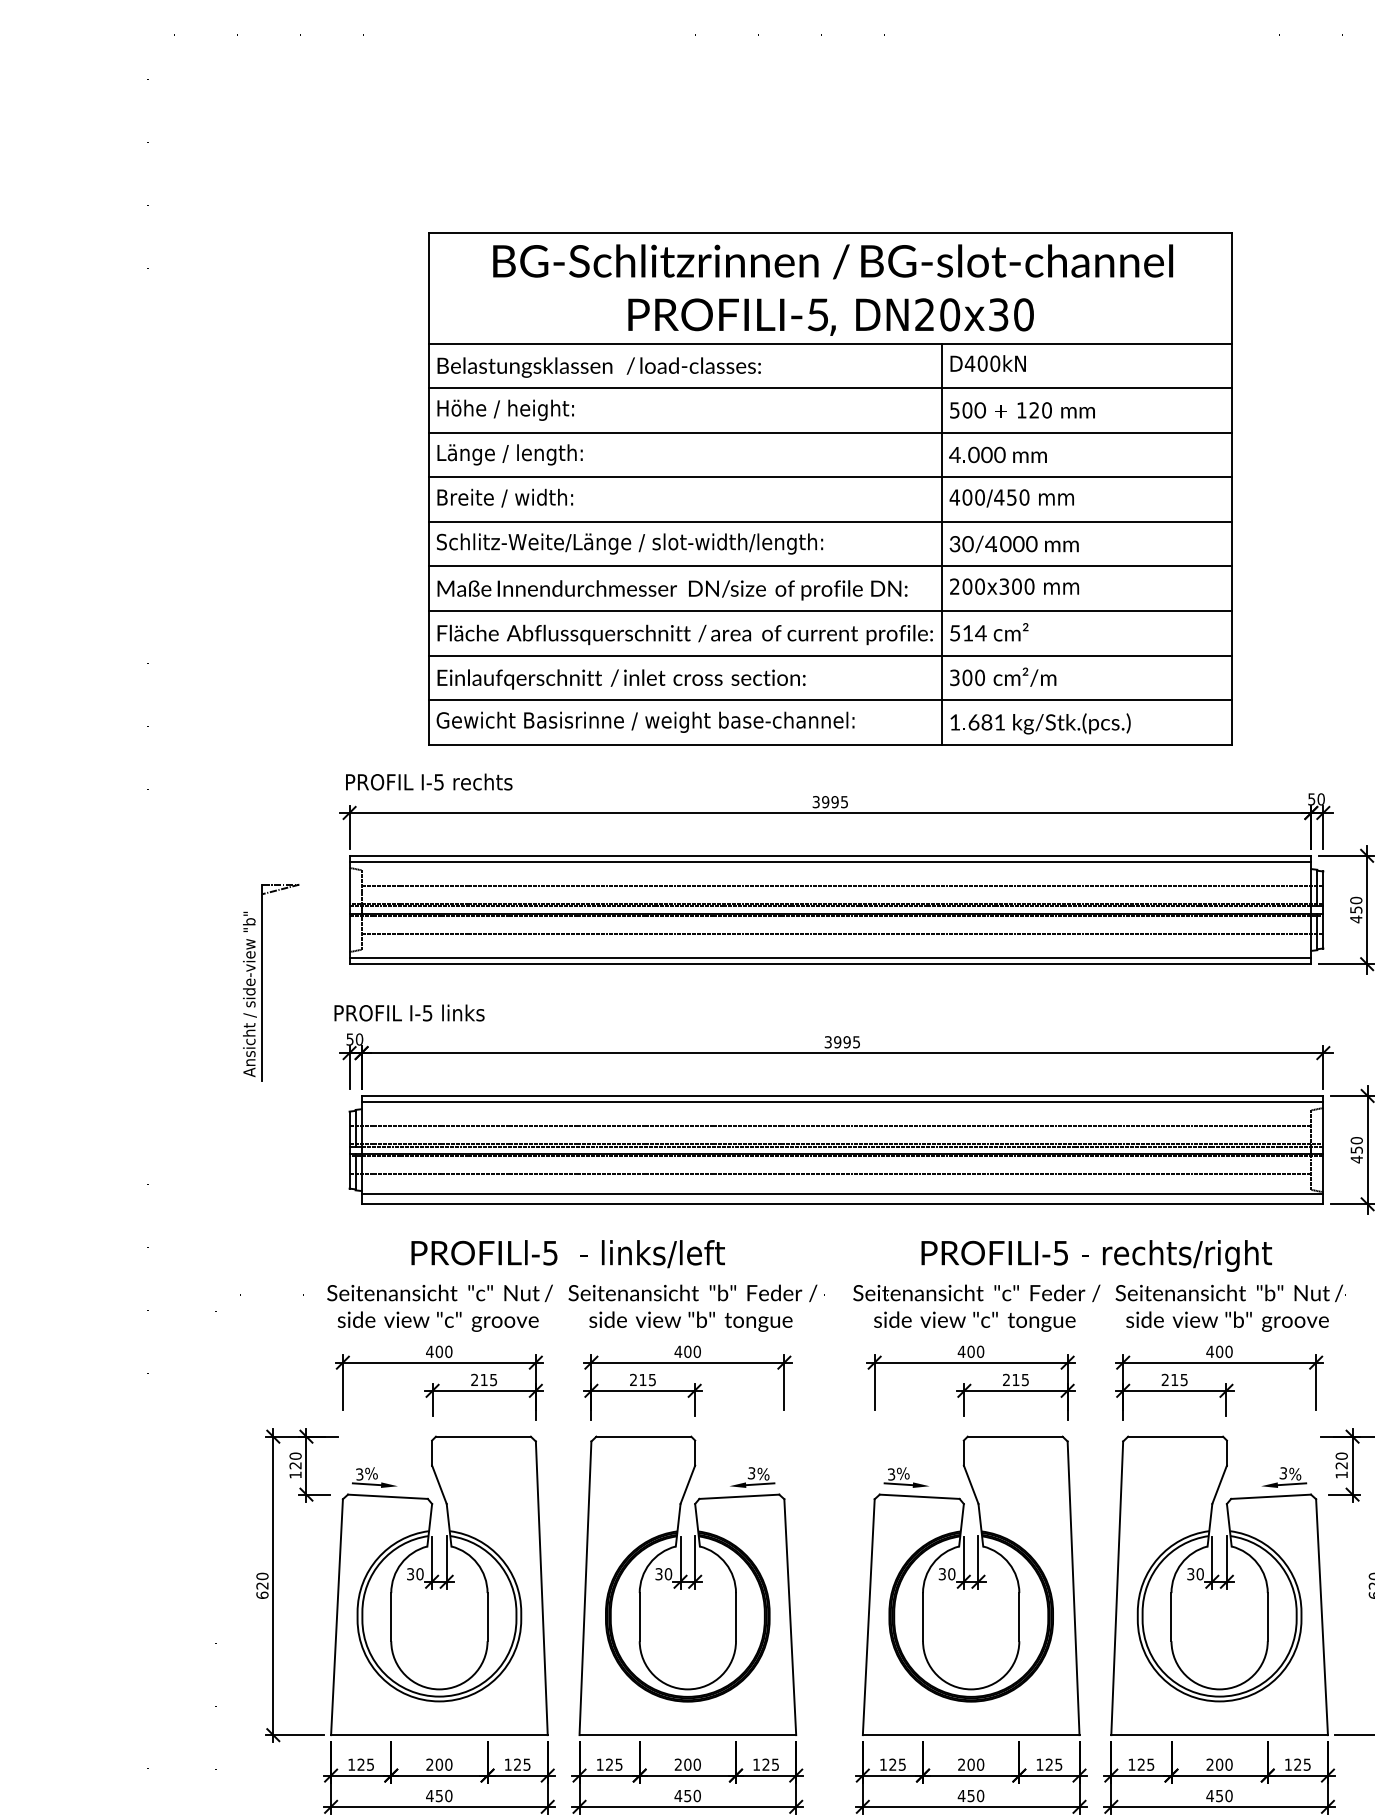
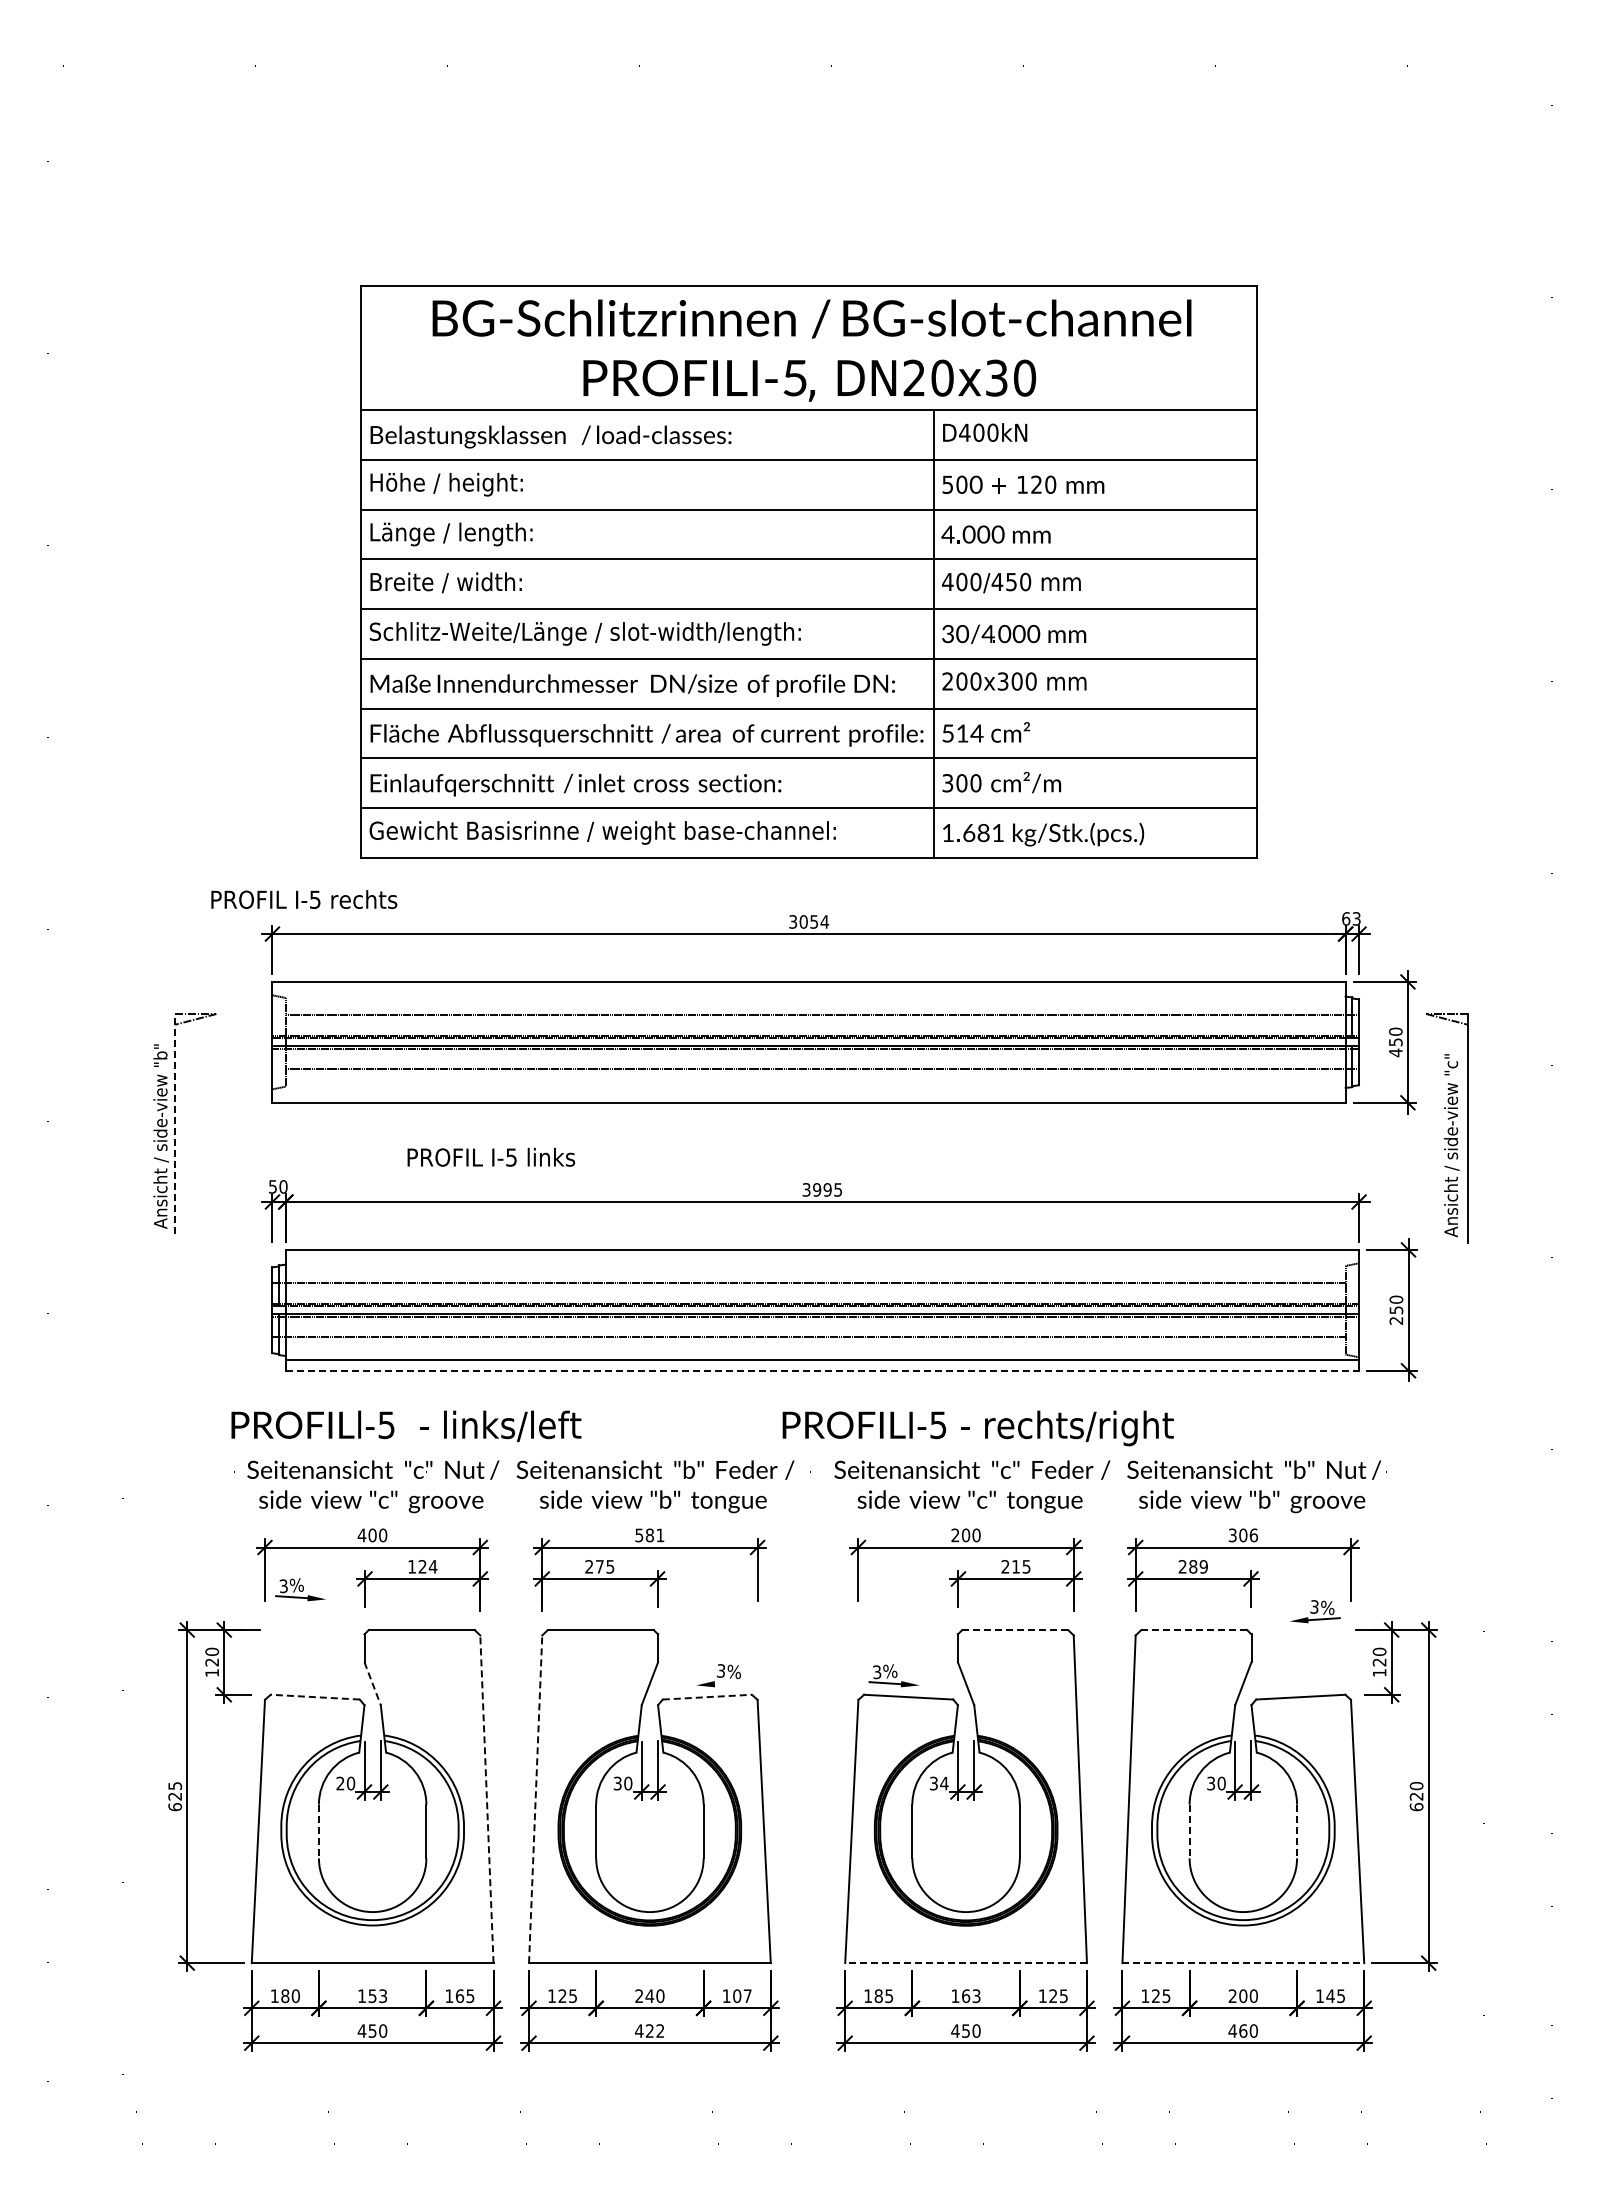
text: (429, 782) -> (304, 899), moved
text: (1316, 799) -> (1351, 918), 50 -> 63
text: (835, 801) -> (814, 921), 3995 -> 3054
line: (829, 861) -> (808, 988), removed
line: (829, 958) -> (808, 1096), removed
line: (262, 982) -> (175, 1123), solid -> dashed
text: (409, 1012) -> (491, 1156), moved
line: (842, 1101) -> (822, 1256), removed
text: (1356, 1159) -> (1396, 1320), 450 -> 250
line: (842, 1204) -> (822, 1370), solid -> dashed
text: (568, 1253) -> (406, 1425), moved
text: (1096, 1256) -> (977, 1428), moved
text: (687, 1351) -> (649, 1535), 400 -> 581
text: (961, 1351) -> (955, 1535), 400 -> 200
text: (1219, 1351) -> (1243, 1535), 400 -> 306
text: (484, 1379) -> (422, 1566), 215 -> 124
text: (642, 1379) -> (599, 1566), 215 -> 275
text: (1179, 1379) -> (1198, 1566), 215 -> 289
line: (1015, 1437) -> (1015, 1630), solid -> dashed
line: (1175, 1437) -> (1194, 1630), solid -> dashed
part: (374, 1477) -> (300, 1589), moved
part: (1284, 1477) -> (1315, 1611), moved
line: (439, 1484) -> (372, 1683), solid -> dashed
line: (760, 1484) -> (730, 1683), removed
line: (388, 1497) -> (315, 1697), solid -> dashed
line: (739, 1497) -> (707, 1697), solid -> dashed
text: (410, 1574) -> (340, 1783), 30 -> 20
text: (951, 1574) -> (944, 1783), 30 -> 34
text: (262, 1576) -> (175, 1786), 620 -> 625
line: (541, 1588) -> (486, 1799), solid -> dashed
line: (585, 1588) -> (535, 1799), solid -> dashed
line: (390, 1617) -> (318, 1831), solid -> dashed
line: (1171, 1617) -> (1189, 1831), solid -> dashed
line: (1268, 1617) -> (1297, 1831), solid -> dashed
line: (971, 1735) -> (966, 1963), solid -> dashed
line: (1219, 1735) -> (1243, 1963), solid -> dashed
text: (1297, 1764) -> (1330, 1995), 125 -> 145
text: (365, 1765) -> (290, 1996), 125 -> 180
text: (439, 1765) -> (372, 1996), 200 -> 153
text: (517, 1765) -> (459, 1996), 125 -> 165
text: (687, 1765) -> (649, 1996), 200 -> 240
text: (770, 1765) -> (742, 1996), 125 -> 107
text: (892, 1765) -> (878, 1996), 125 -> 185
text: (970, 1765) -> (965, 1996), 200 -> 163
text: (692, 1795) -> (655, 2030), 450 -> 422
text: (1219, 1795) -> (1243, 2030), 450 -> 460

